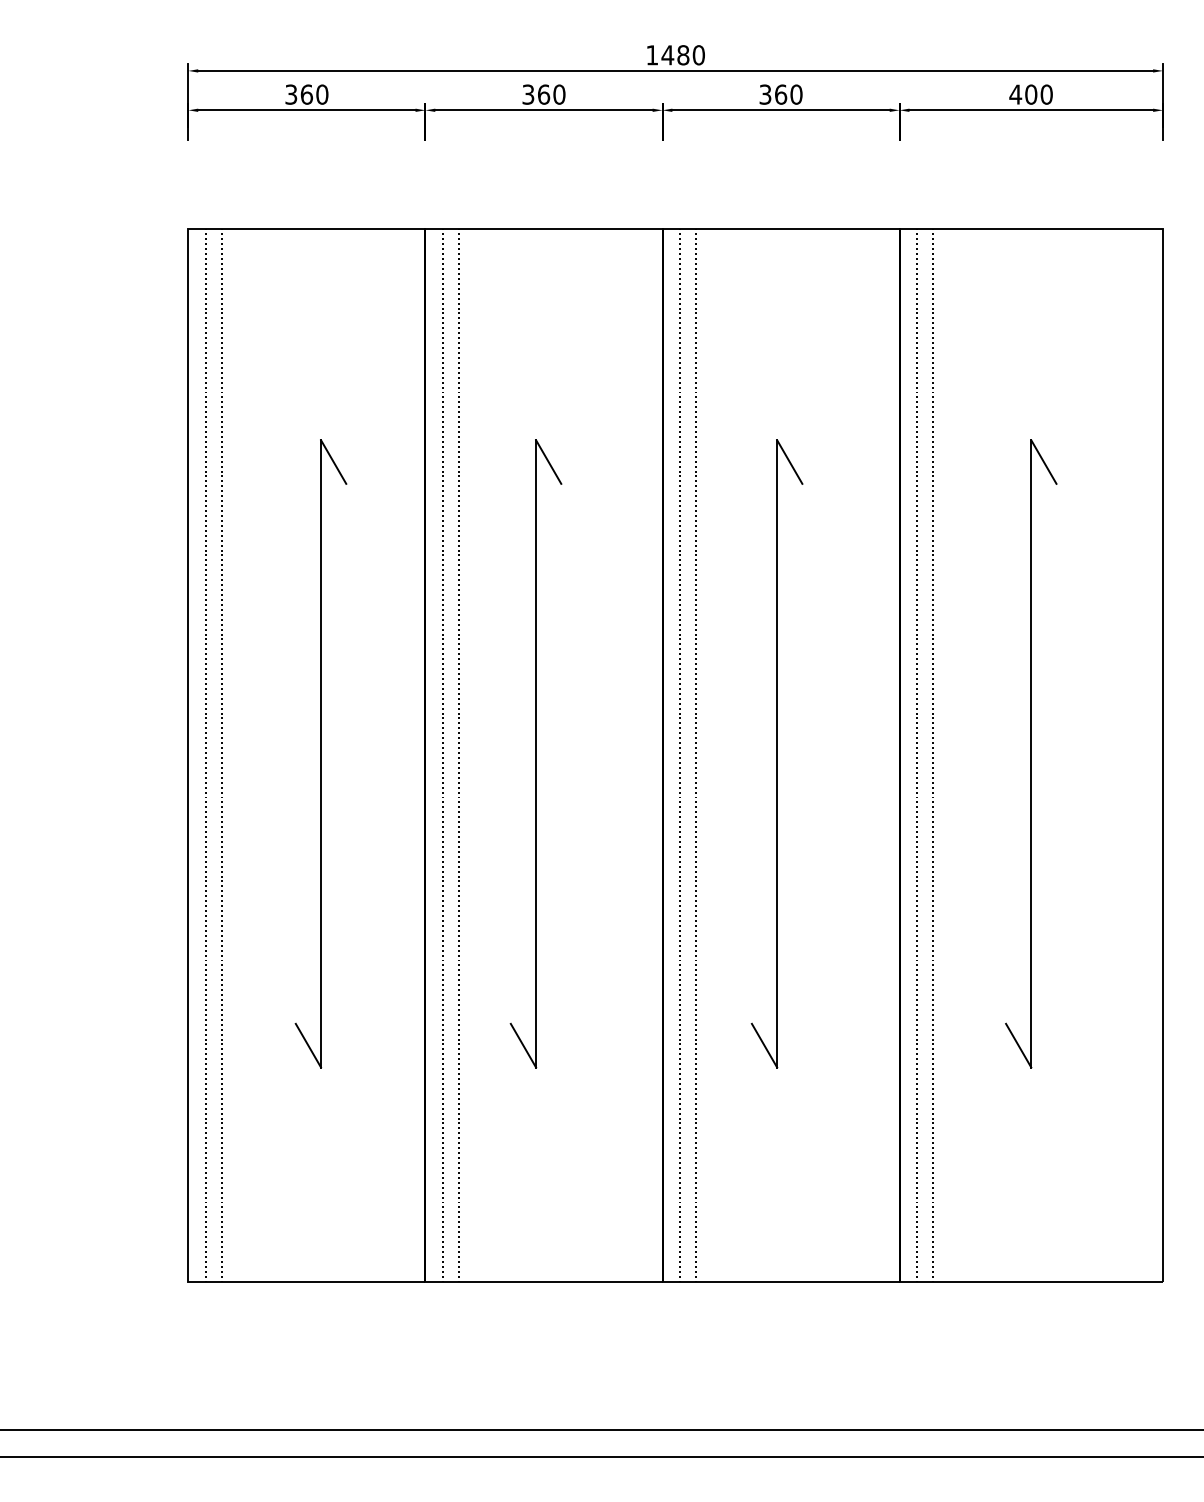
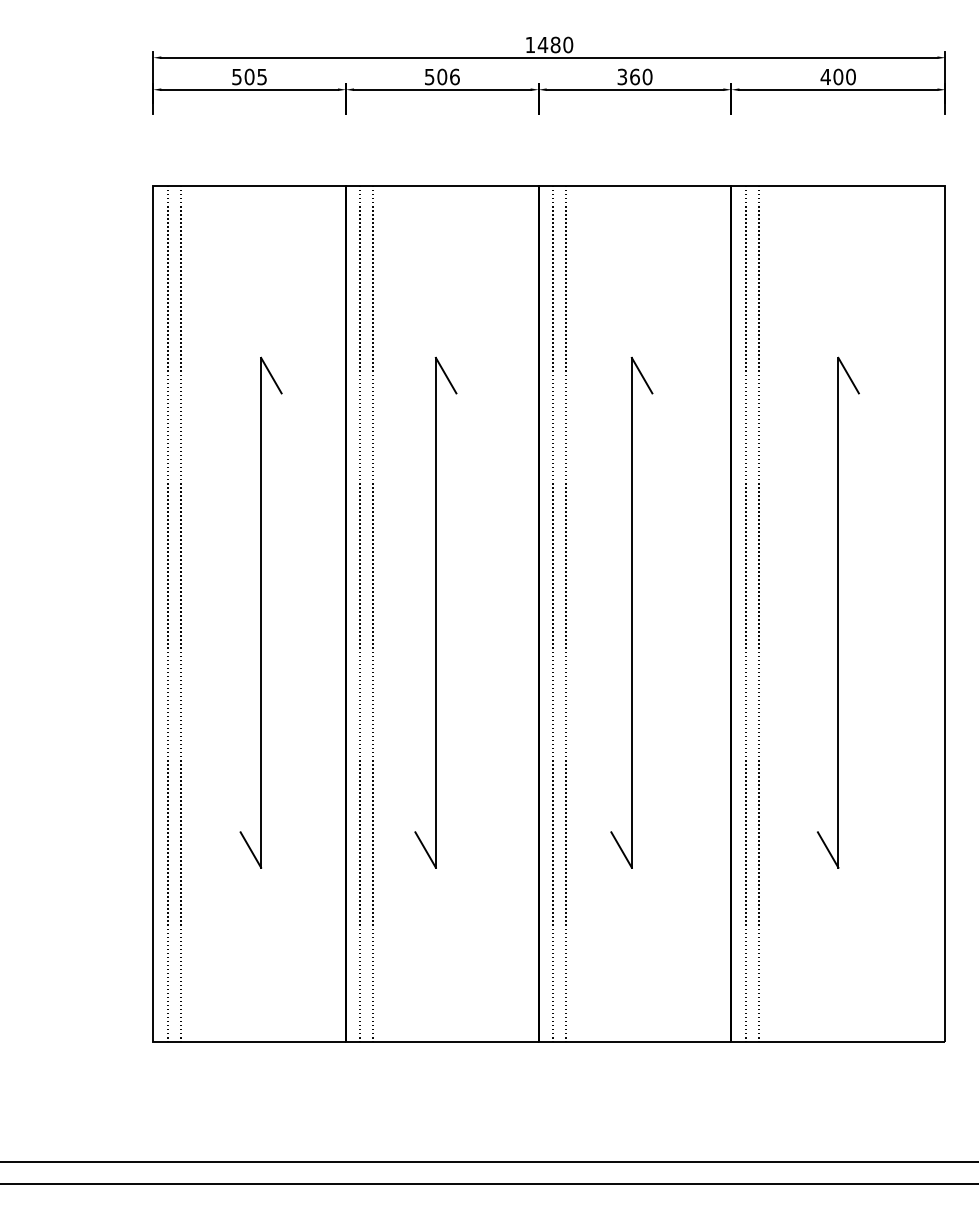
text: (307, 94) -> (250, 76), 360 -> 505
text: (544, 94) -> (442, 76), 360 -> 506

